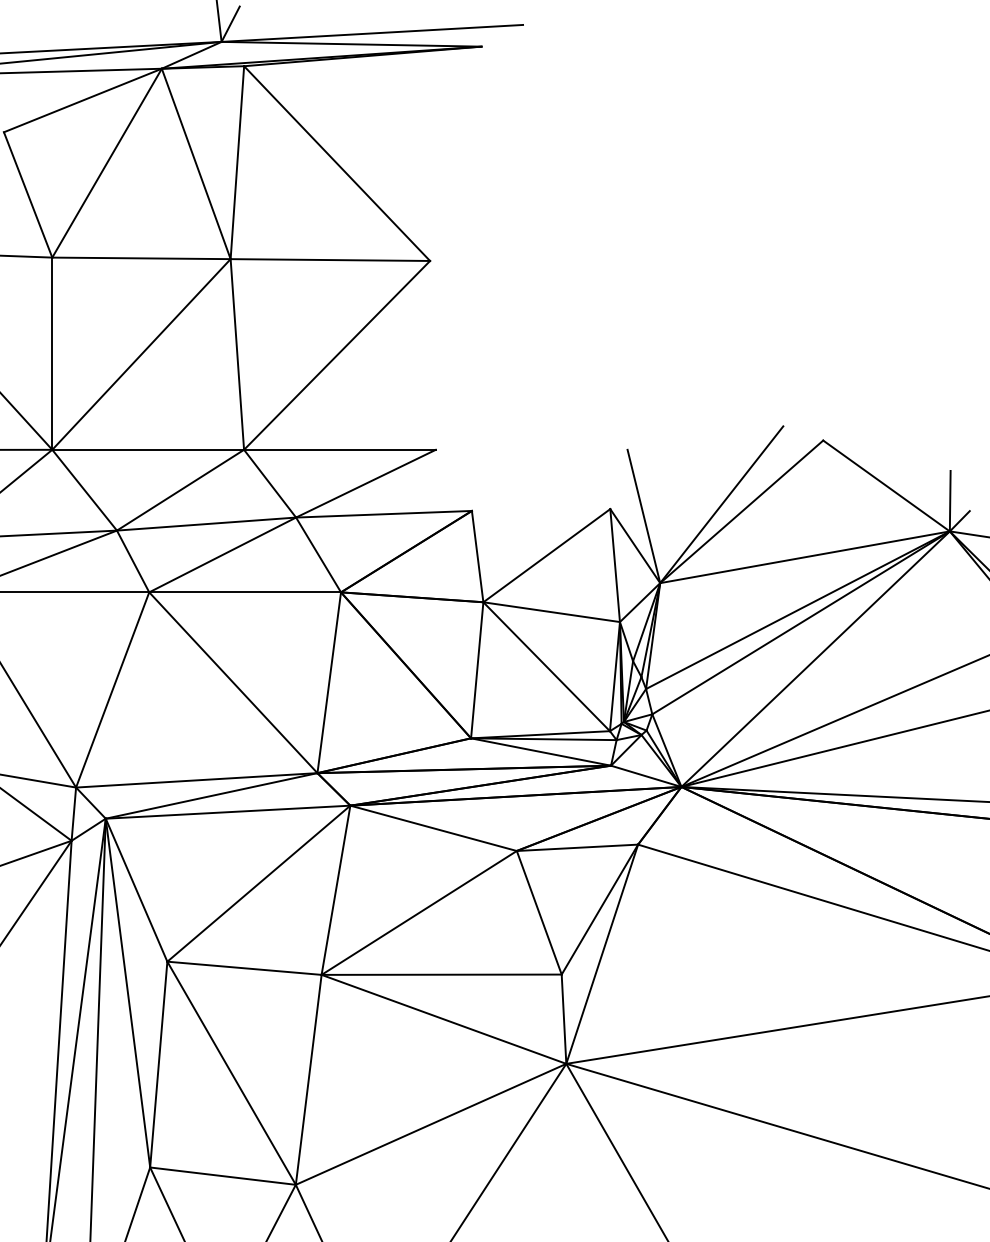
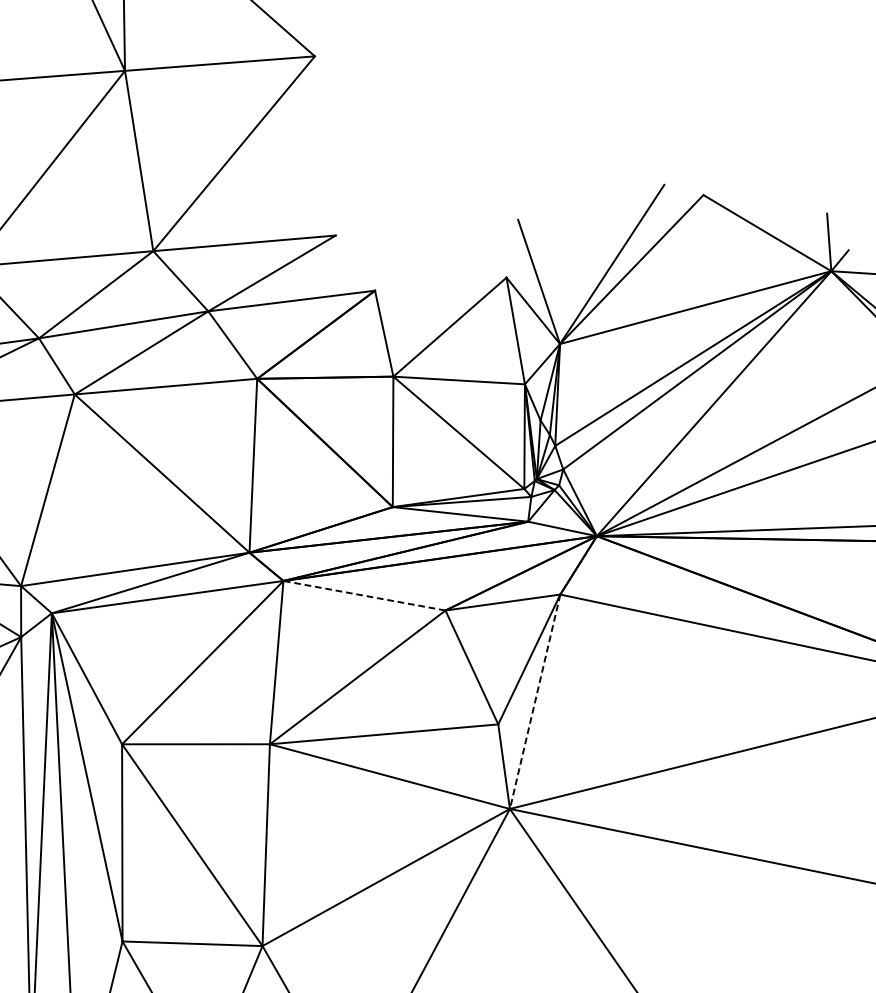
line: (433, 828) -> (364, 595), solid -> dashed
line: (602, 954) -> (535, 701), solid -> dashed

